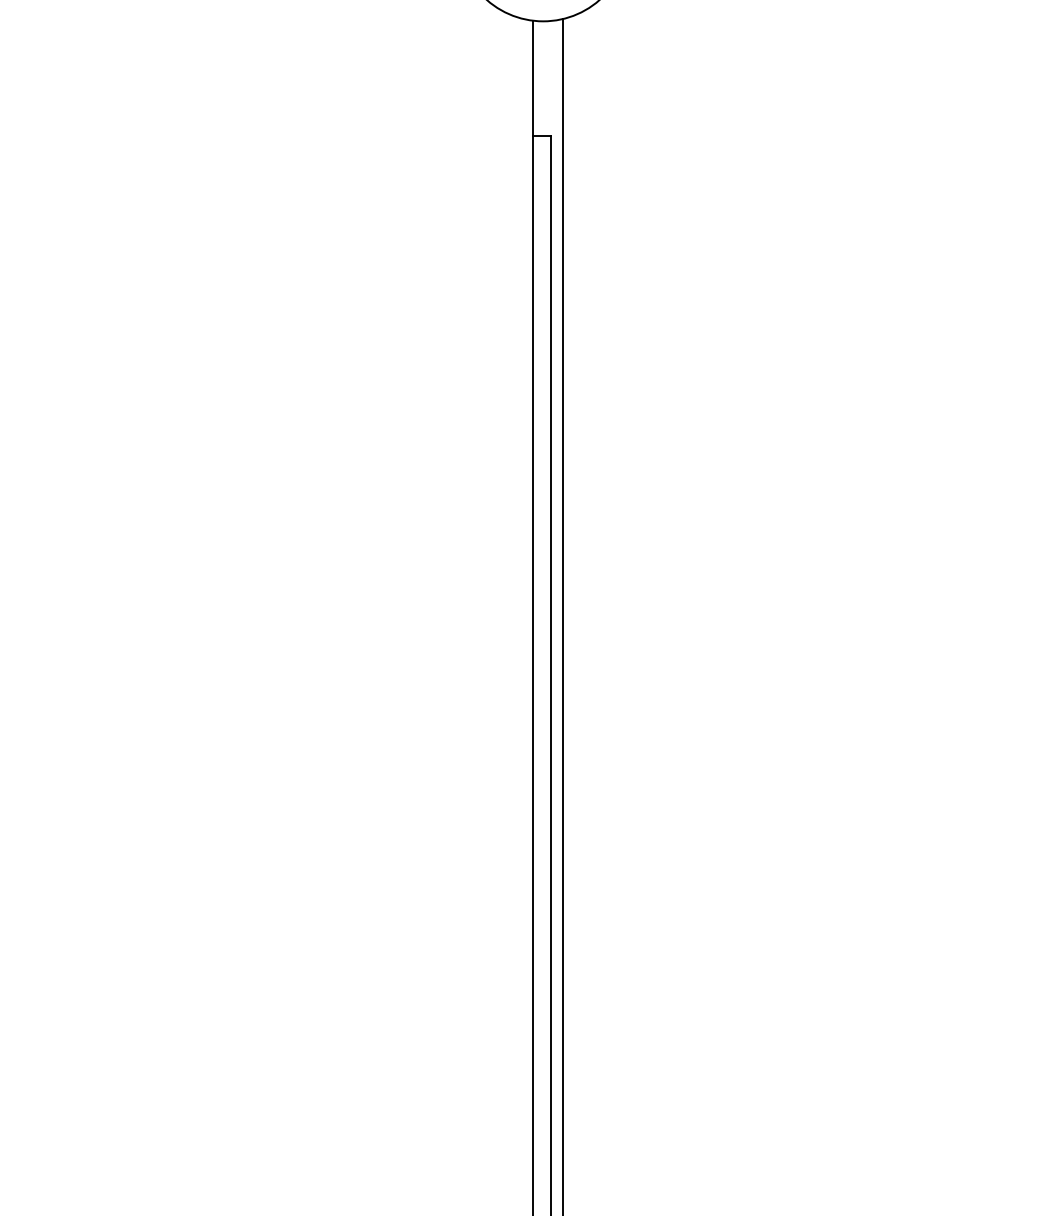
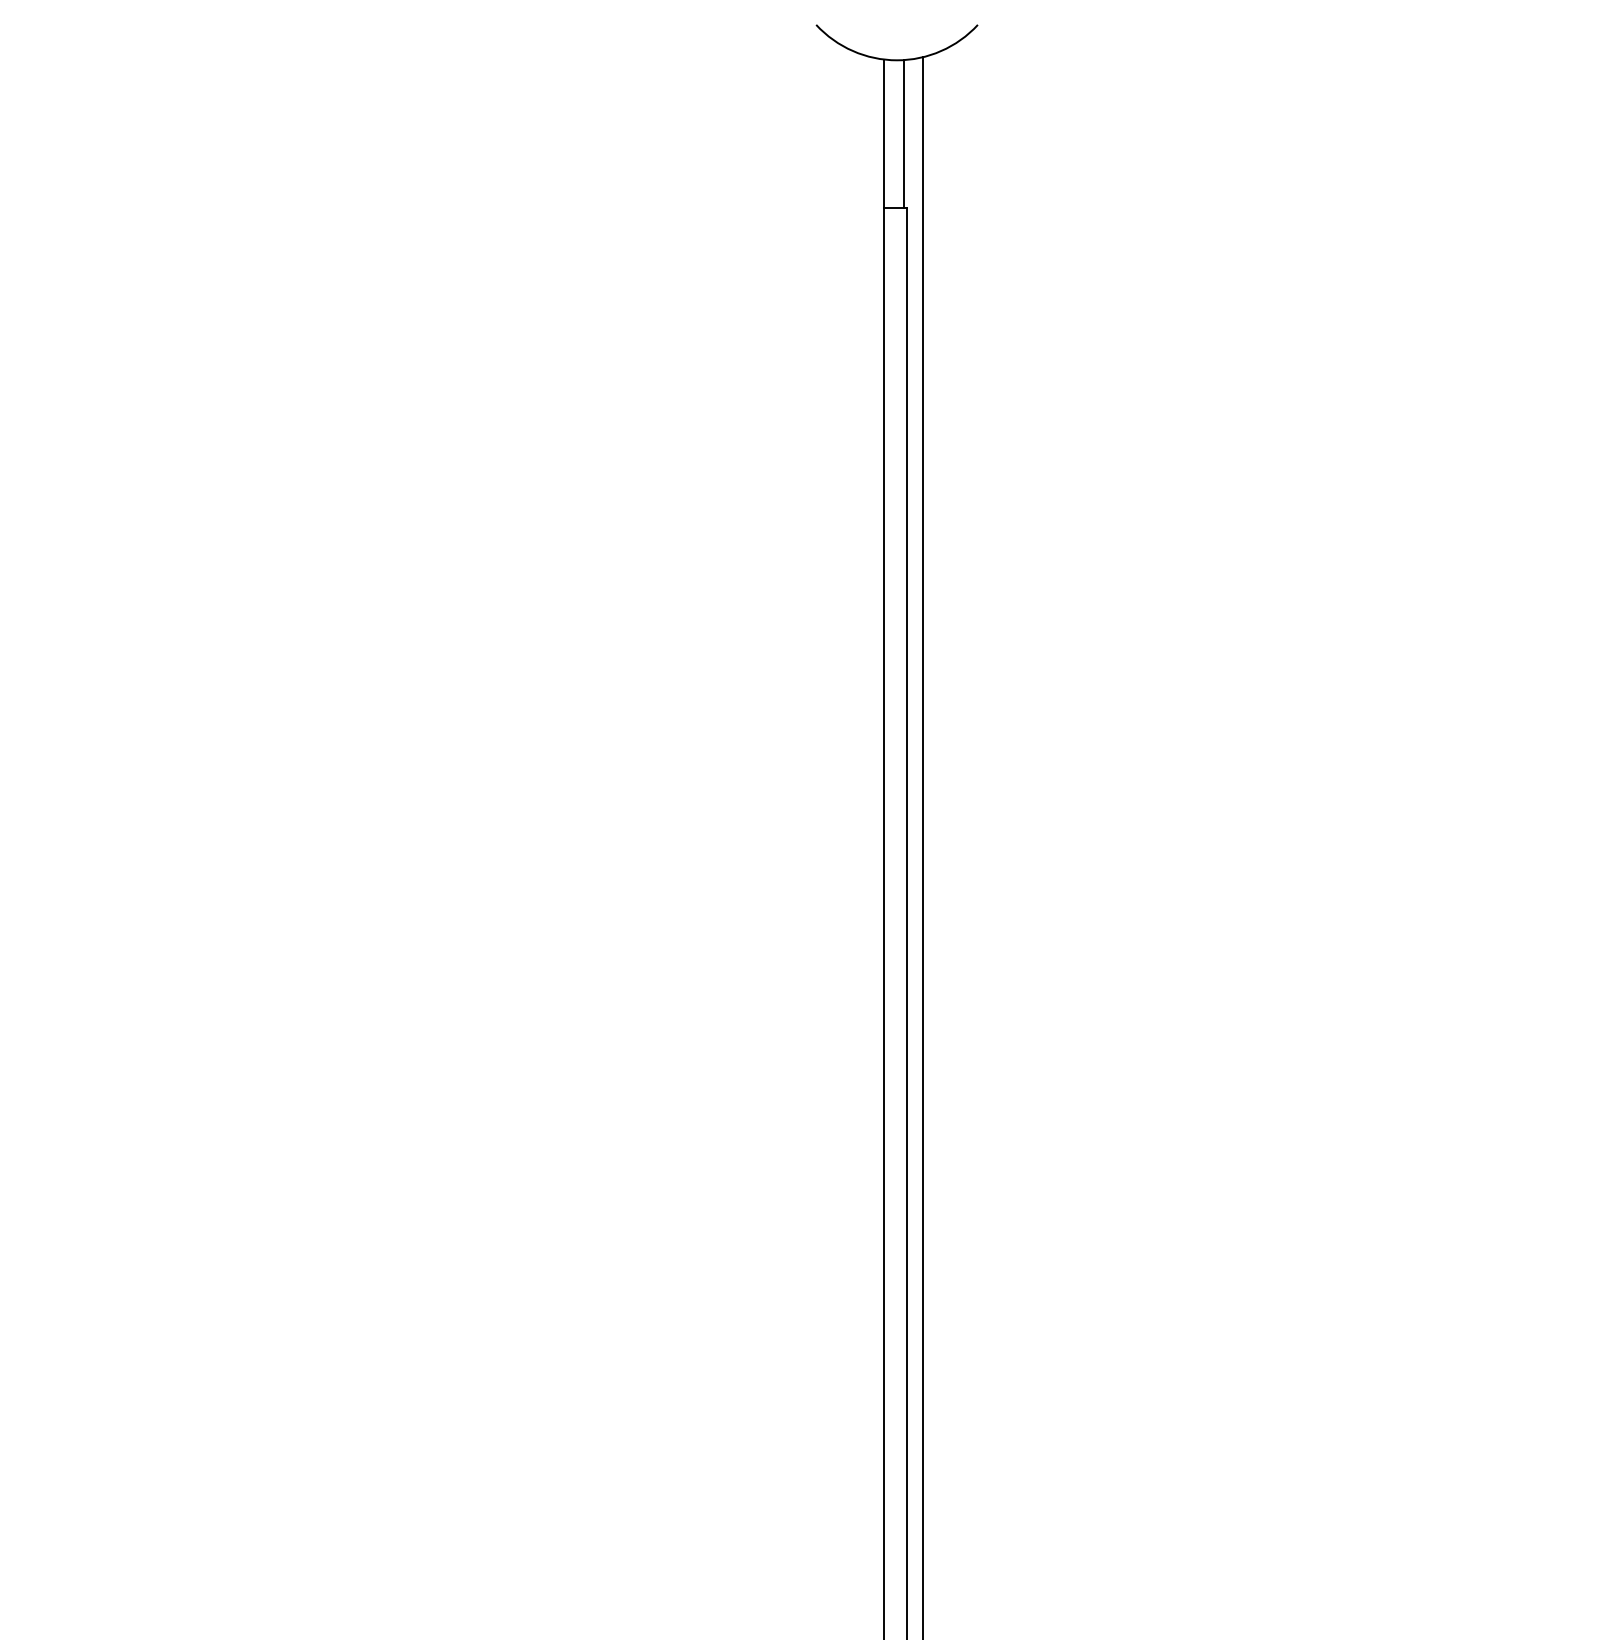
line: (548, 78) -> (903, 133), added

